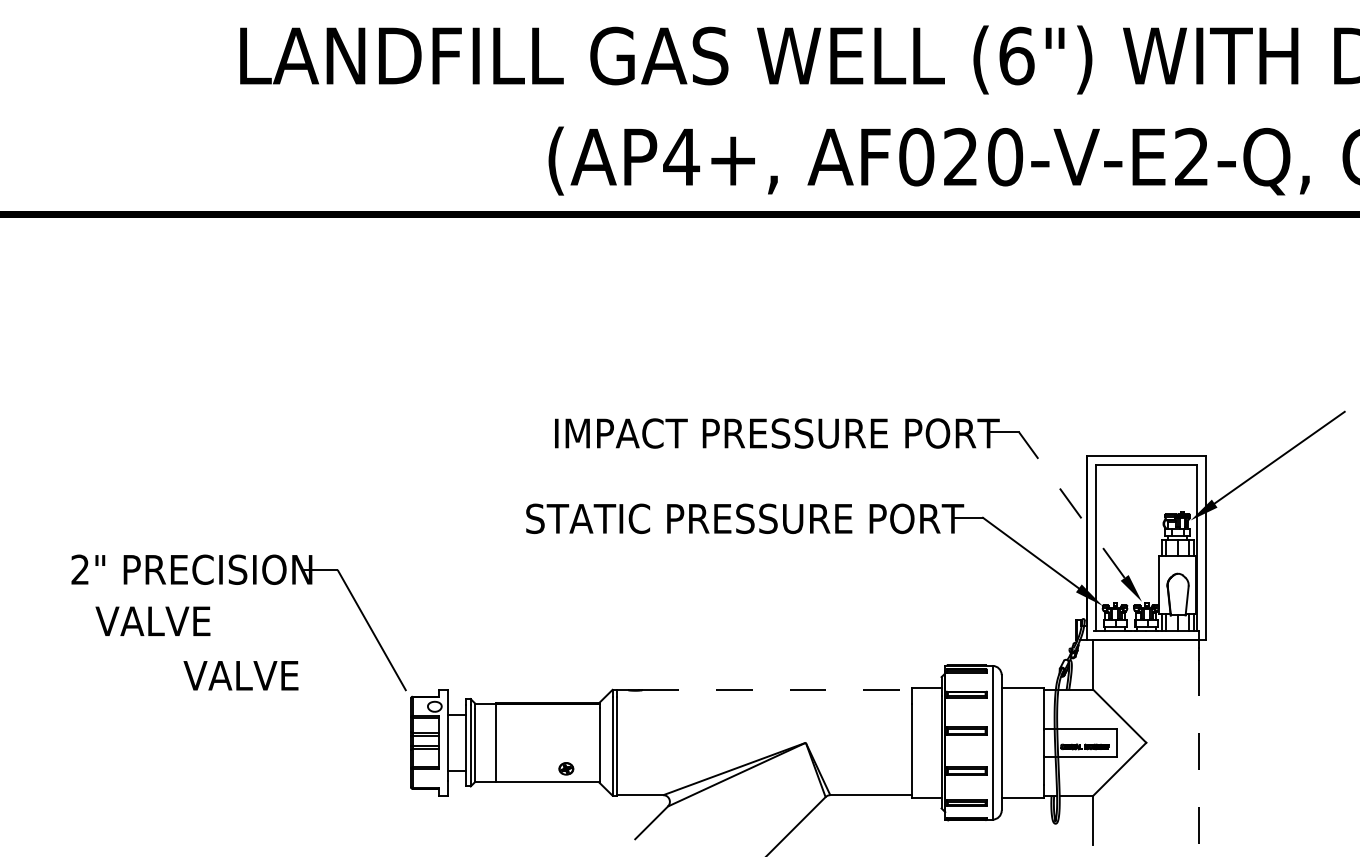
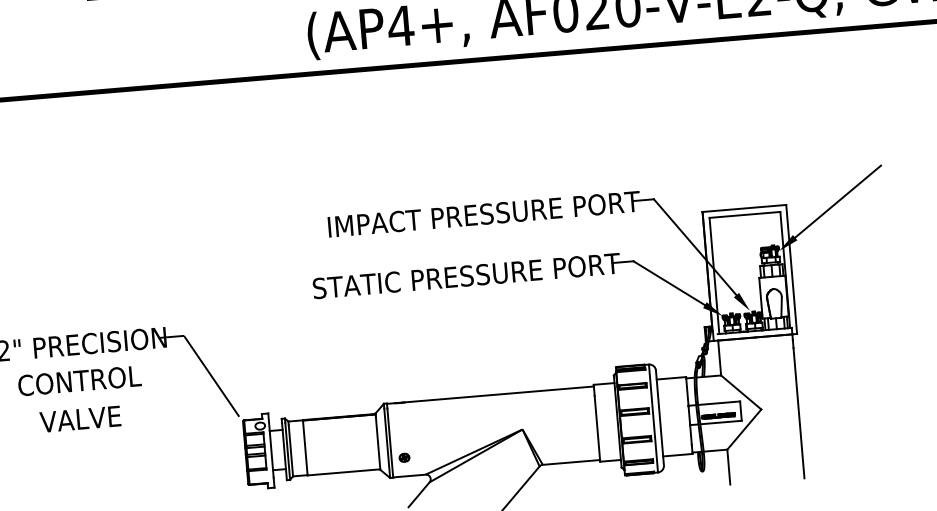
line: (1071, 505) -> (694, 247), dashed -> solid
text: (183, 621) -> (78, 381), VALVE -> CONTROL
text: (240, 675) -> (80, 419), moved
line: (777, 690) -> (499, 394), dashed -> solid
line: (1199, 752) -> (799, 413), dashed -> solid
part: (566, 768) -> (404, 457), moved

